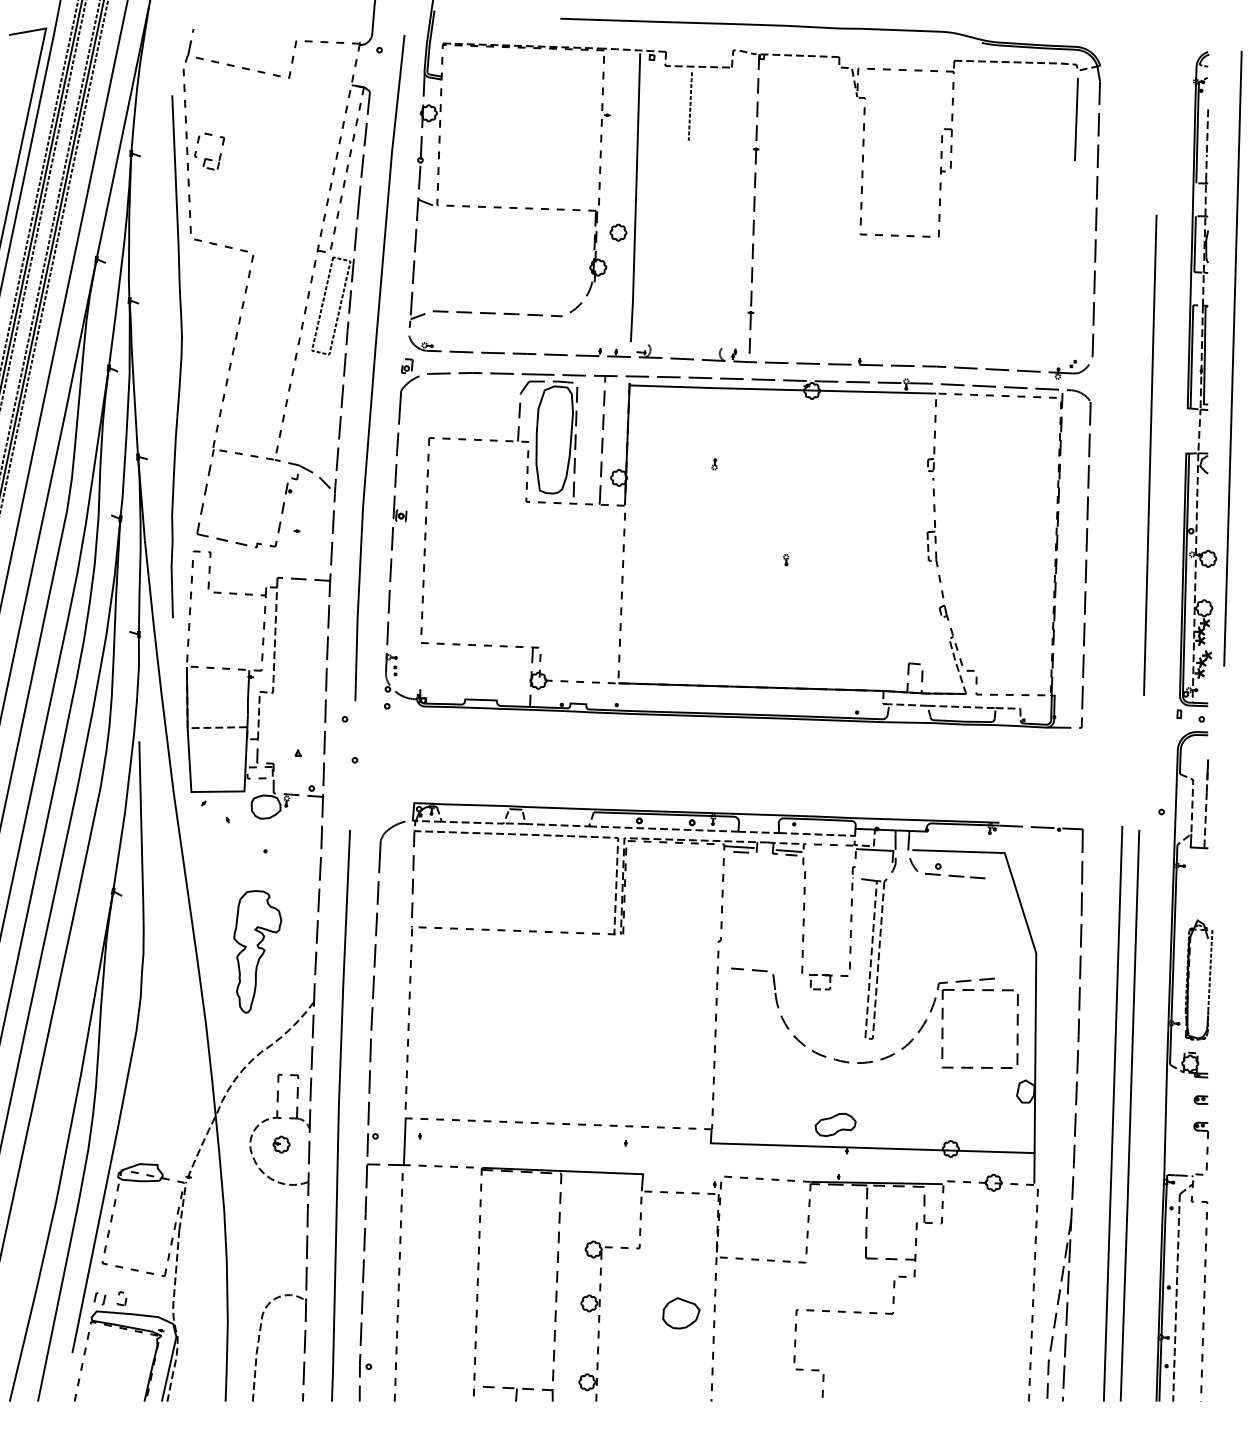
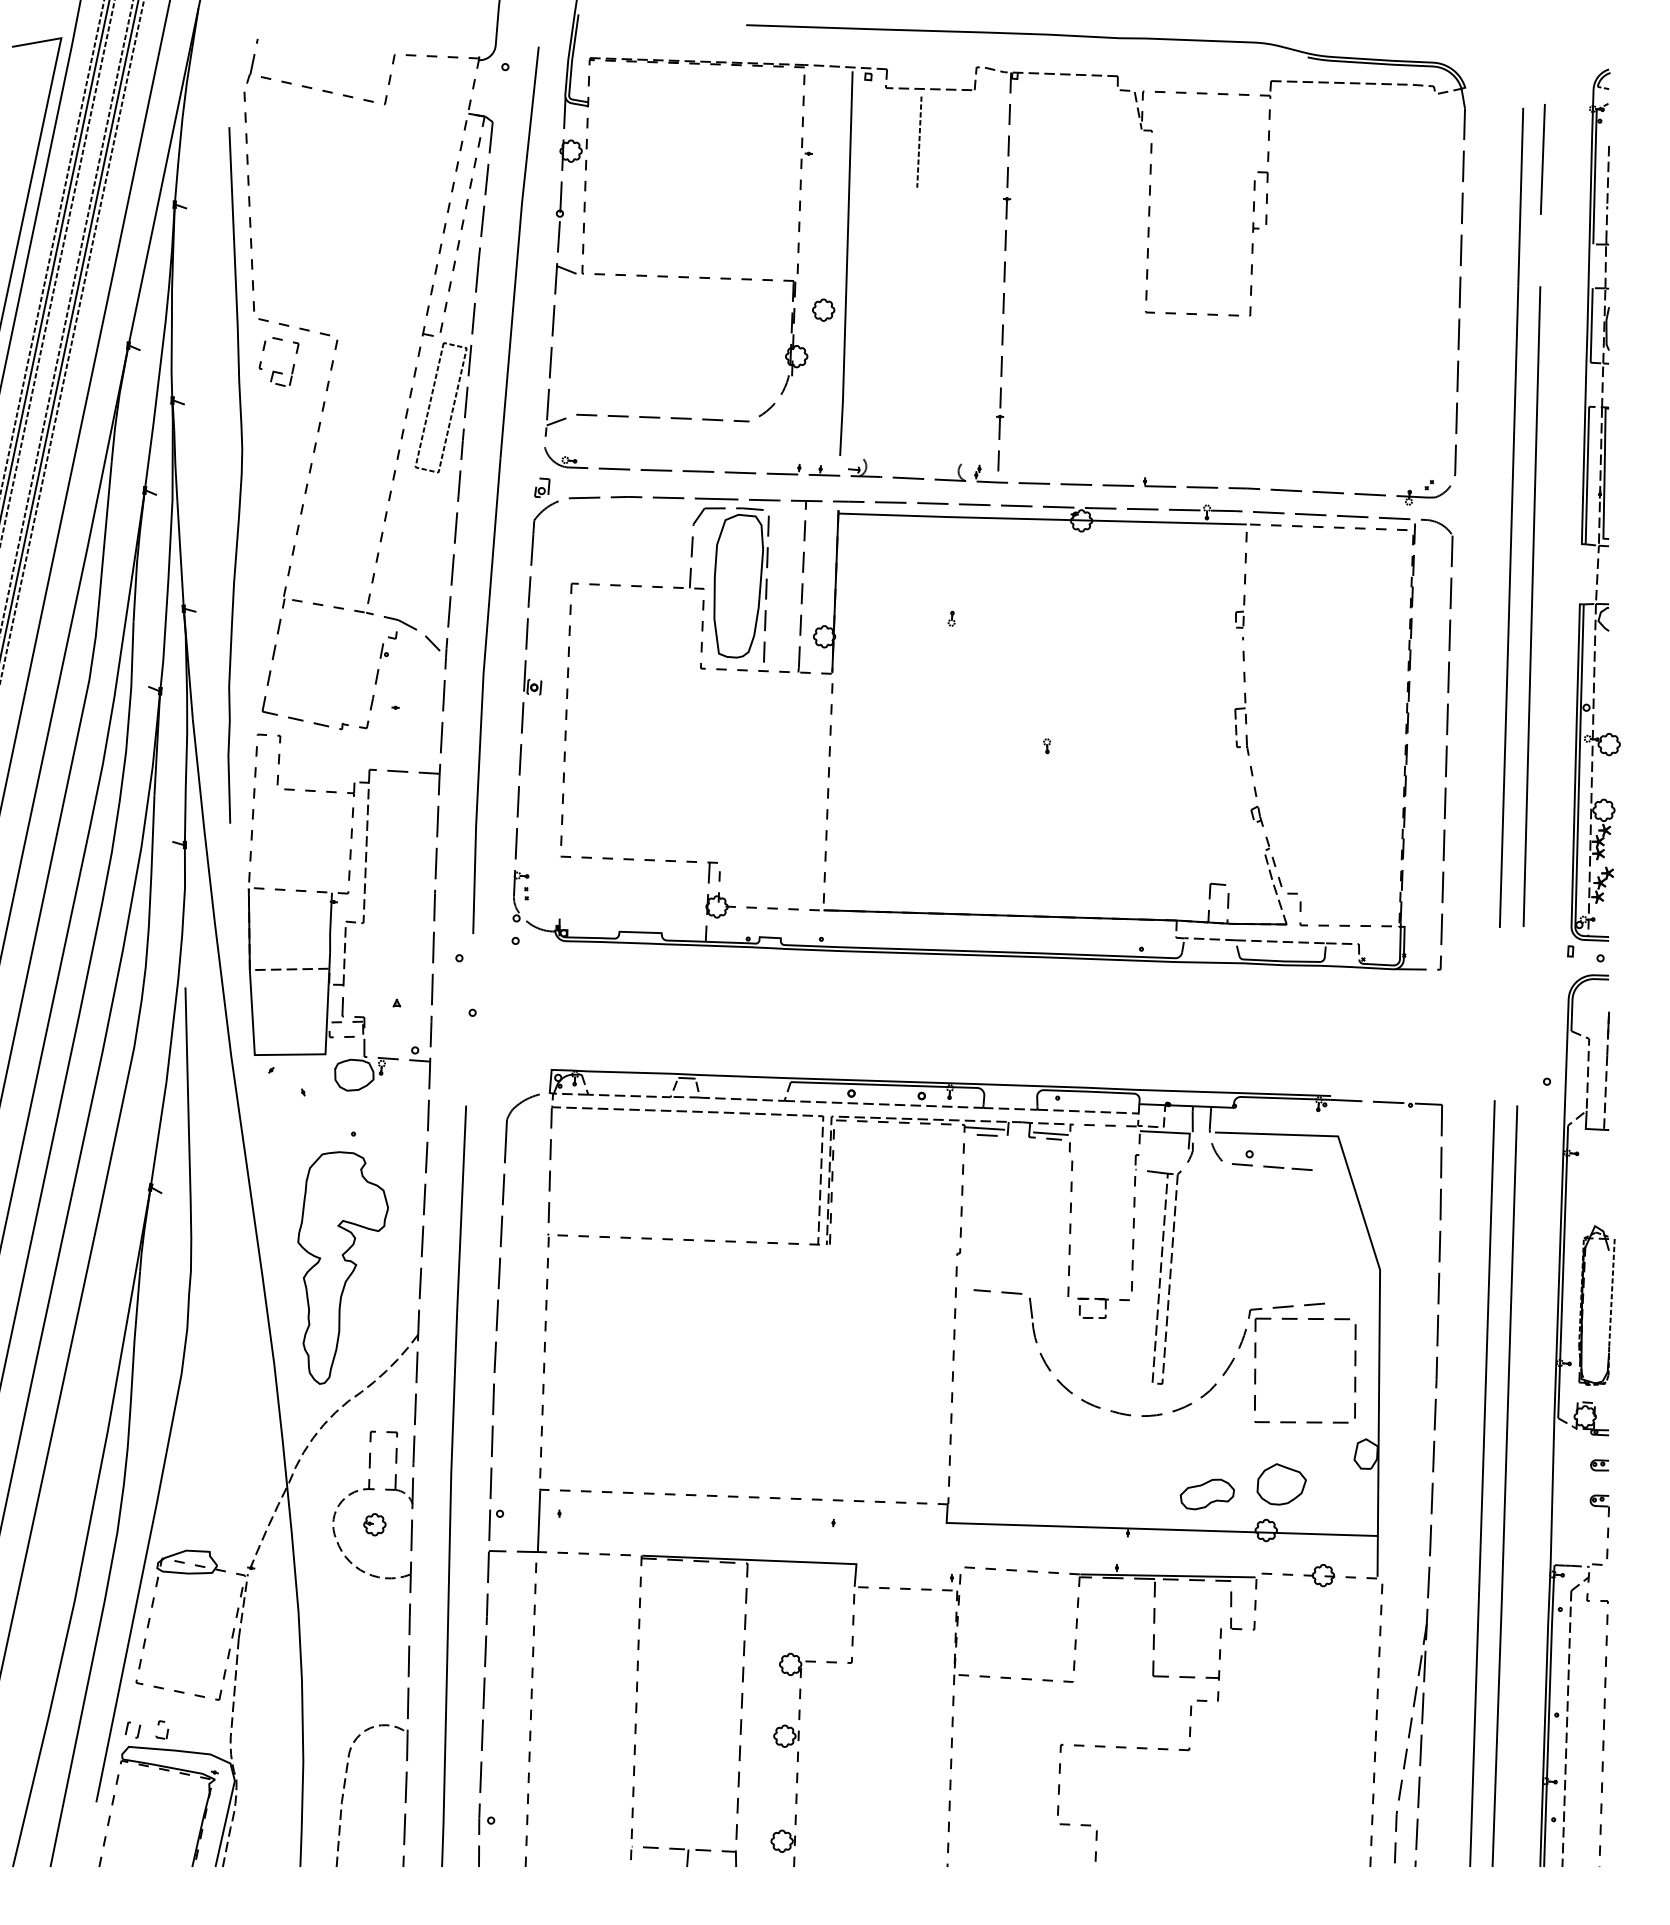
line: (1076, 119) -> (1542, 159), moved
part: (209, 158) -> (278, 371), moved
line: (1232, 358) -> (1510, 517), moved
part: (257, 951) -> (342, 1267), size x1.43
part: (835, 1124) -> (1207, 1493), moved
part: (681, 1313) -> (1281, 1484), moved

